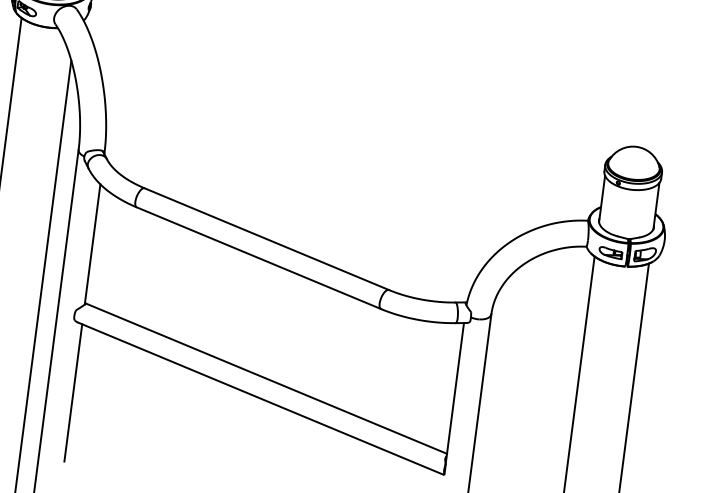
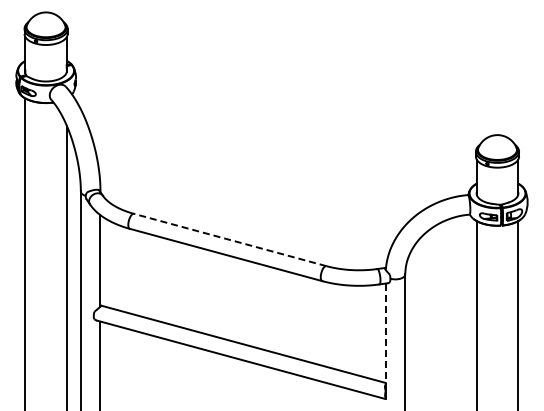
line: (267, 239) -> (230, 240), solid -> dashed
line: (454, 393) -> (385, 337), solid -> dashed

